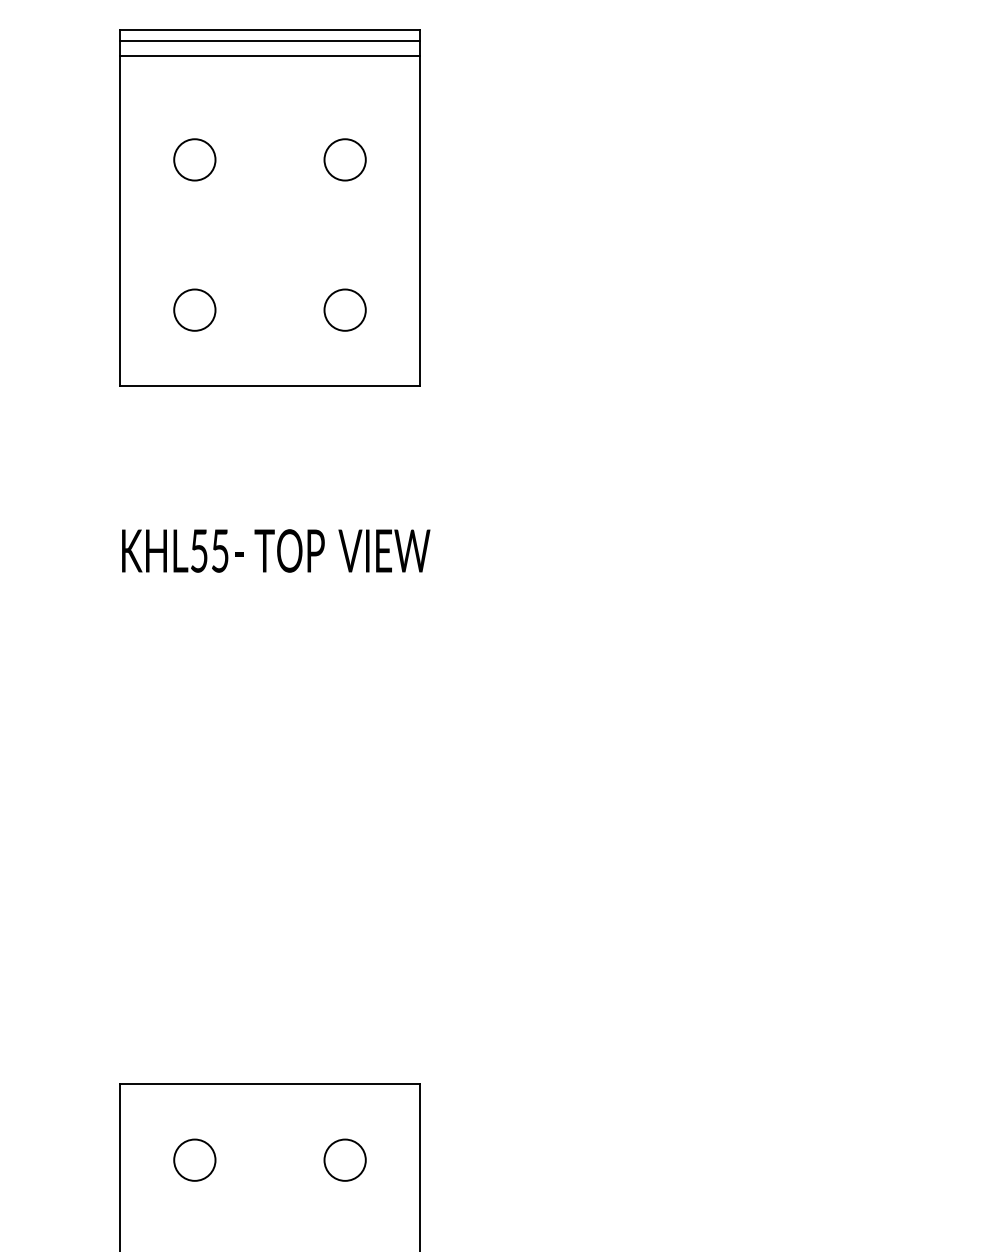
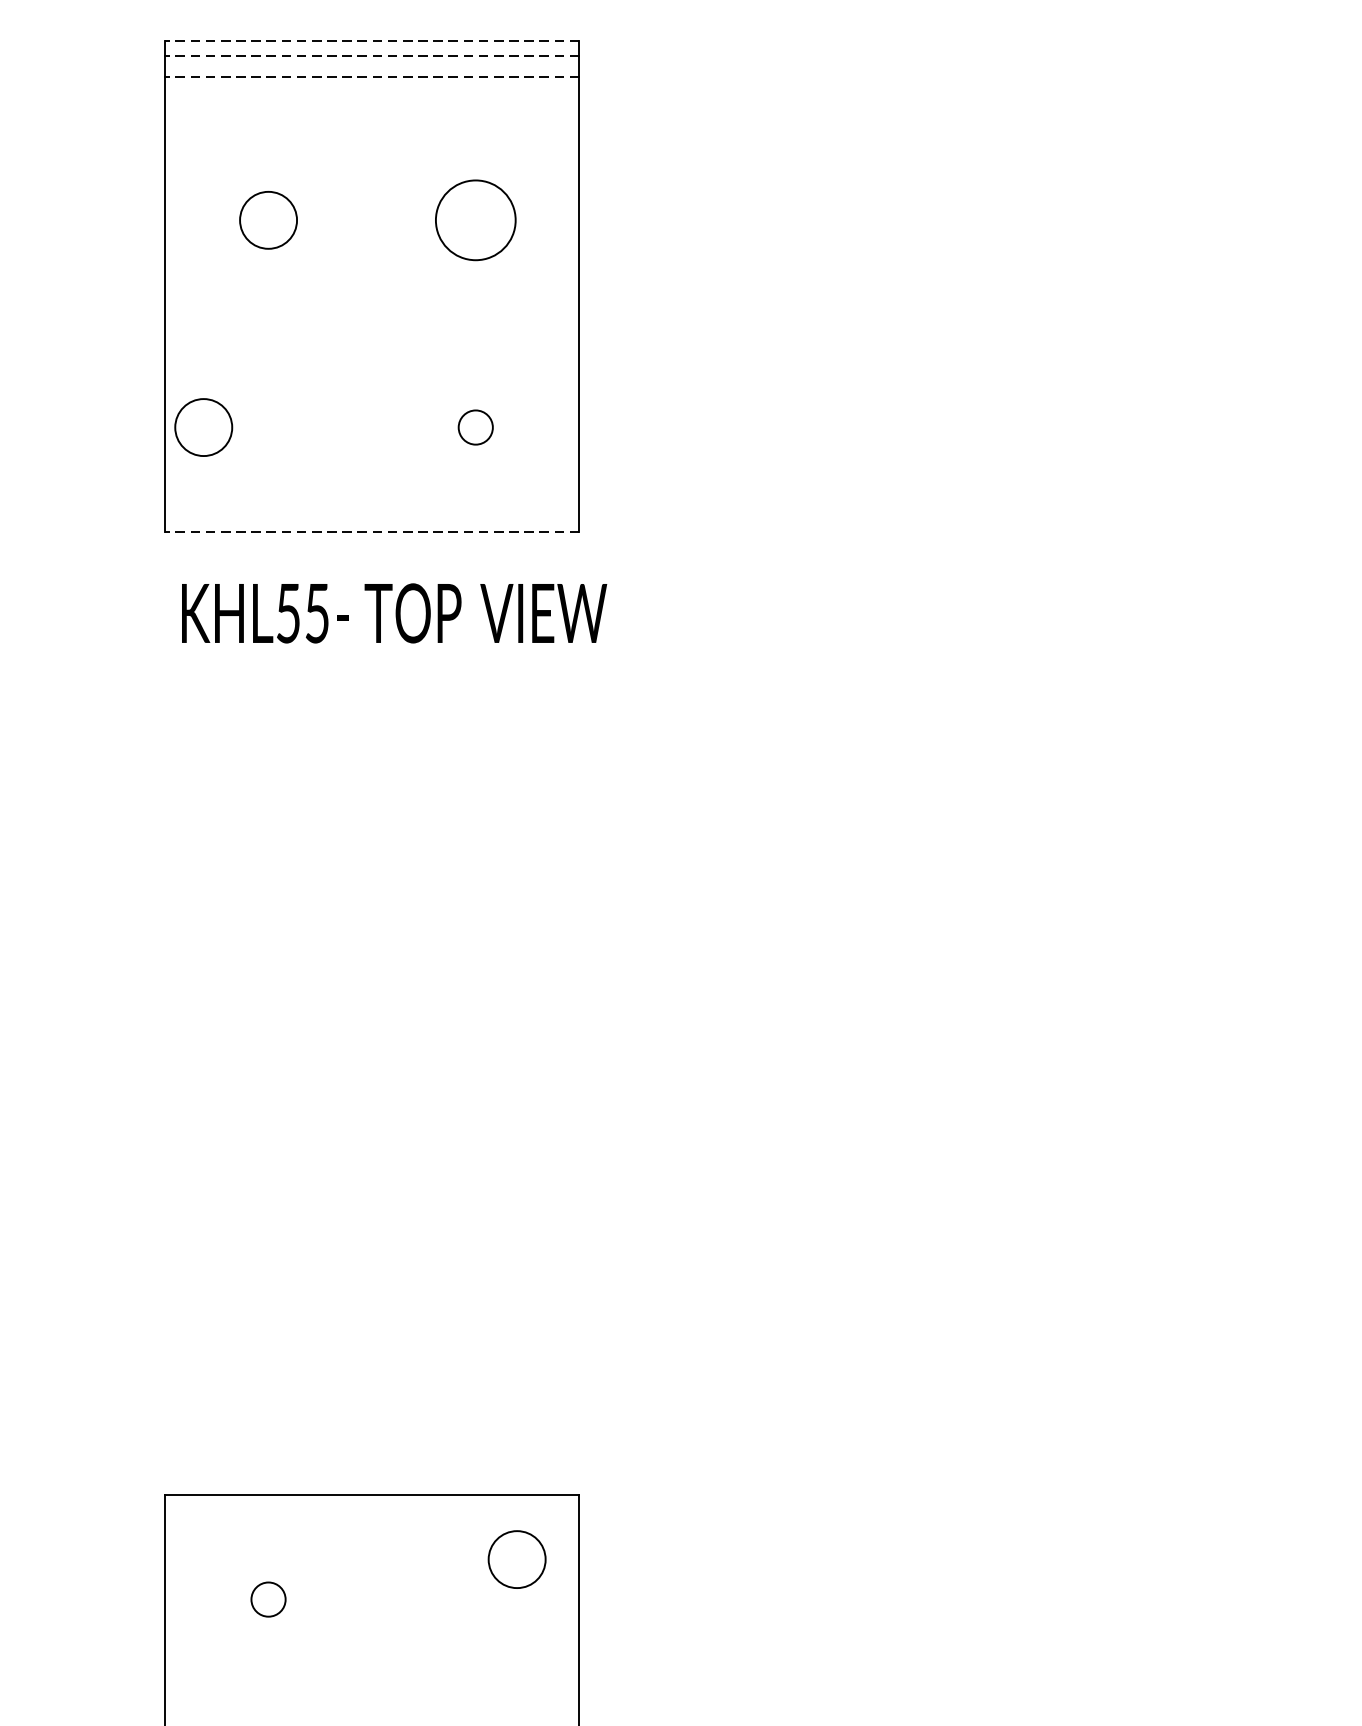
line: (269, 29) -> (371, 40), solid -> dashed
line: (269, 40) -> (371, 55), solid -> dashed
line: (269, 55) -> (371, 76), solid -> dashed
circle: (344, 159) -> (474, 219), size x1.4
circle: (194, 309) -> (203, 426), moved
circle: (344, 309) -> (474, 426), size x0.6
line: (269, 386) -> (371, 532), solid -> dashed
text: (276, 550) -> (394, 612), moved
circle: (194, 1159) -> (268, 1598), size x0.6
circle: (344, 1159) -> (516, 1558), moved

